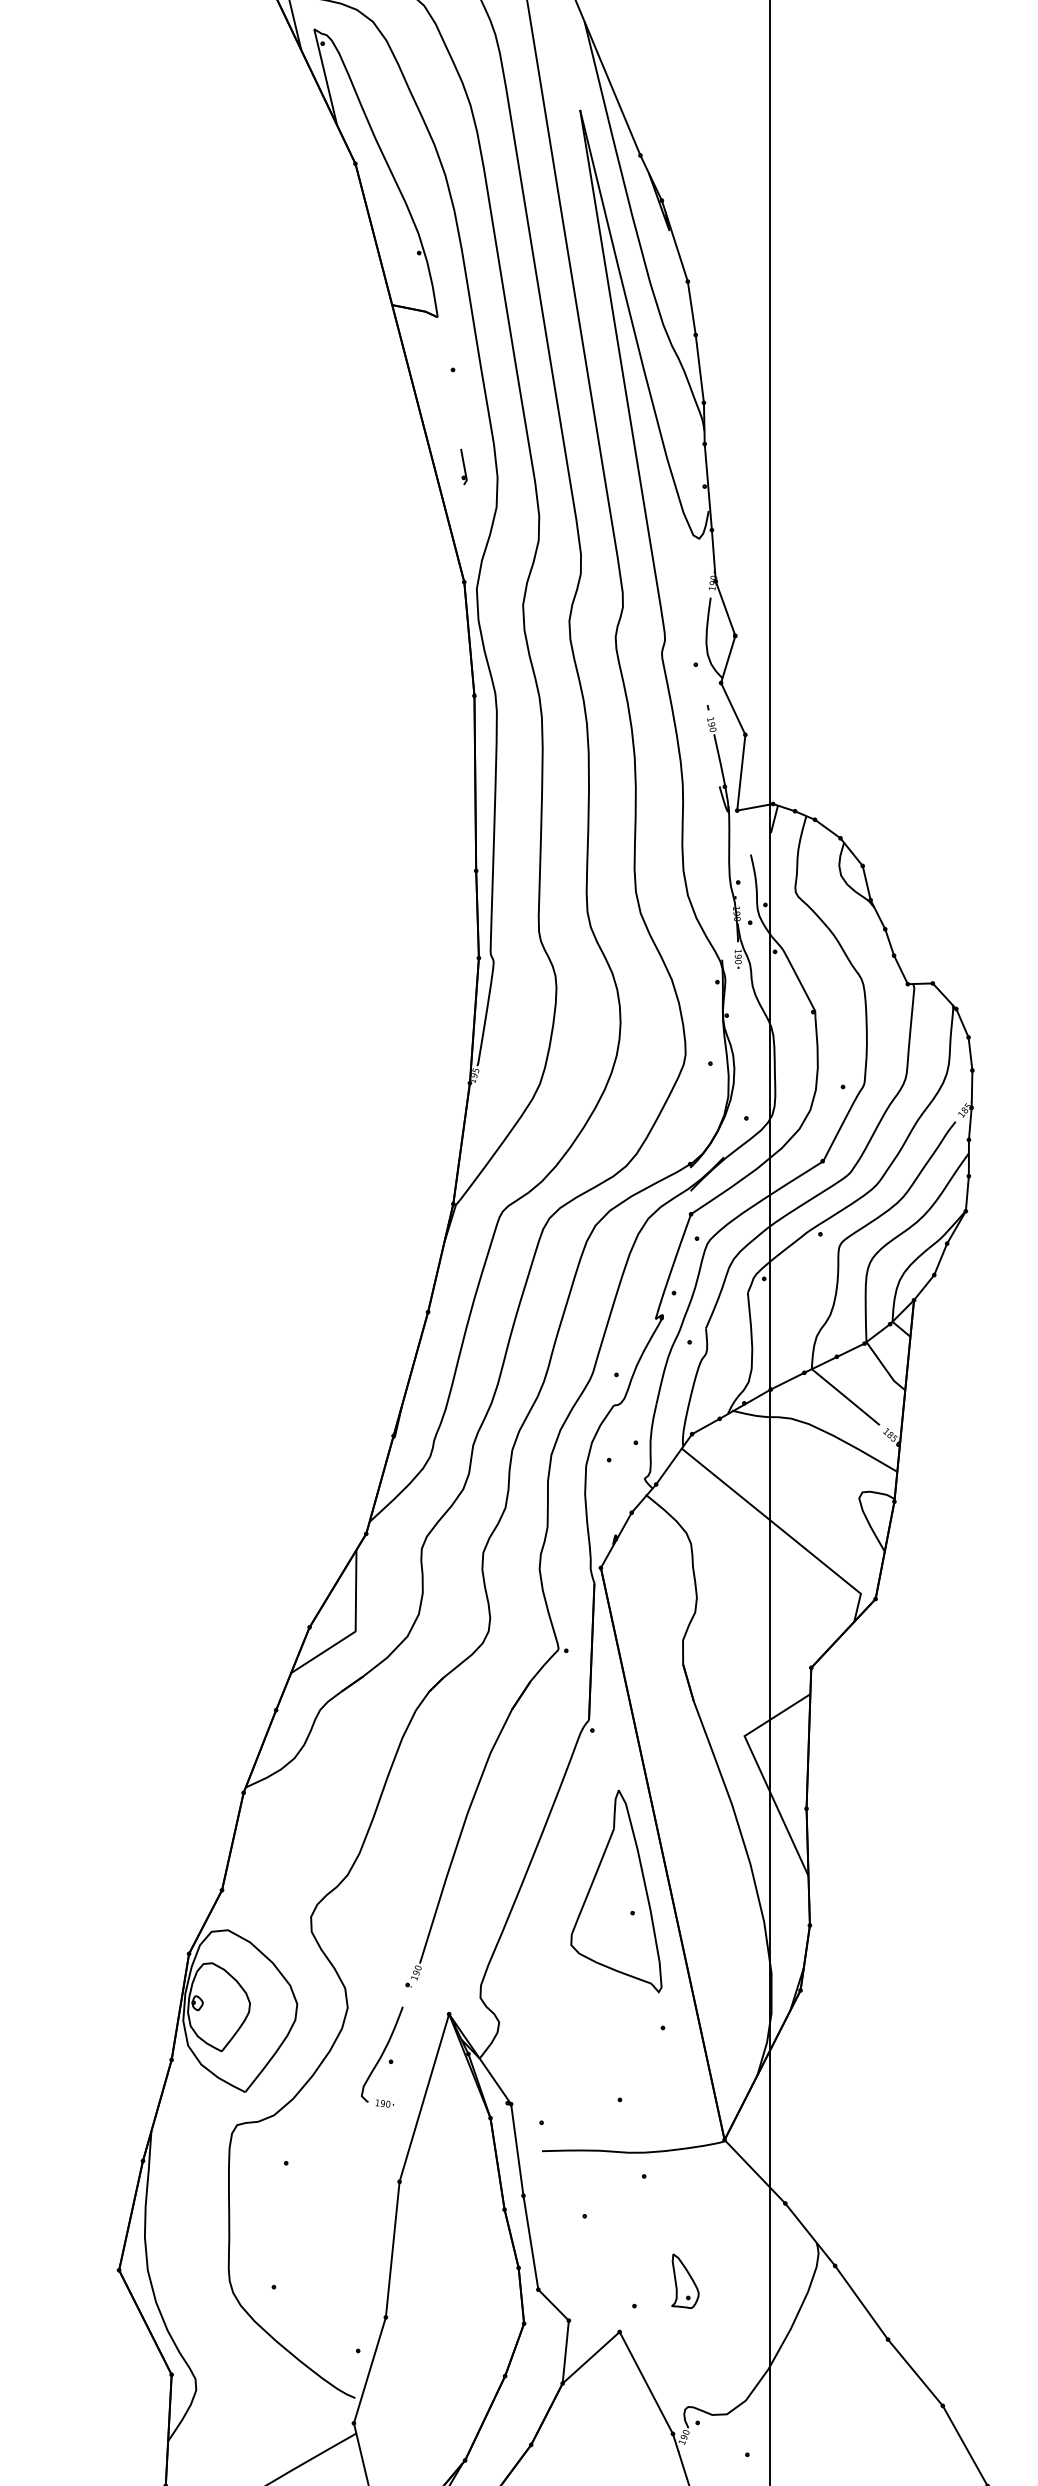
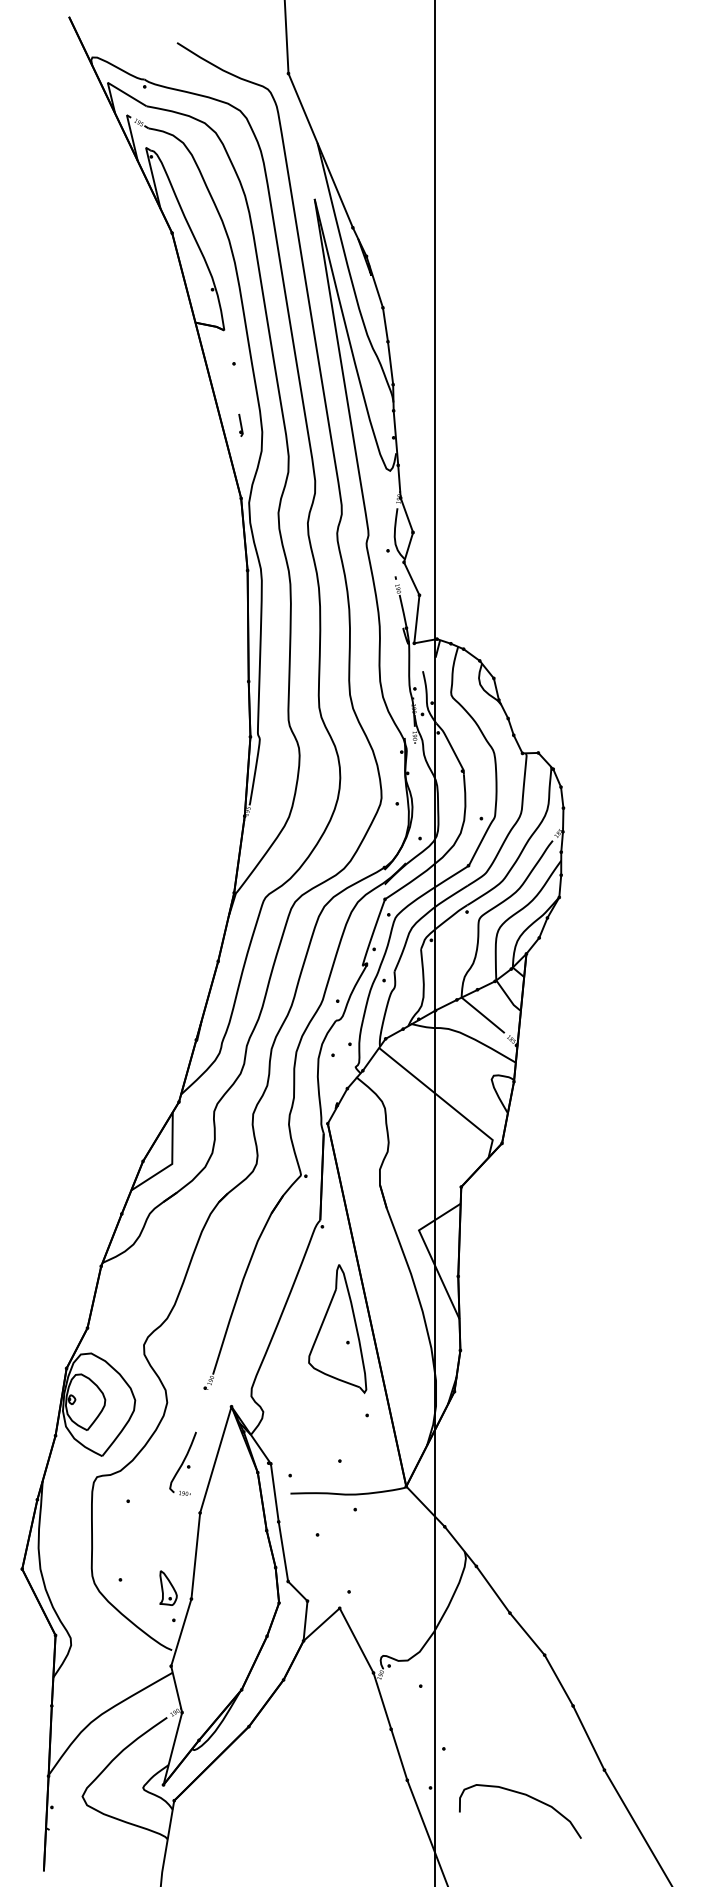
part: (381, 2056) -> (182, 1463), moved
part: (685, 2280) -> (168, 1587), moved

